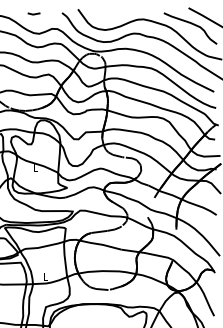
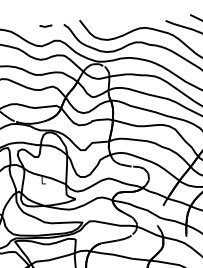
line: (33, 13) -> (45, 25), moved

